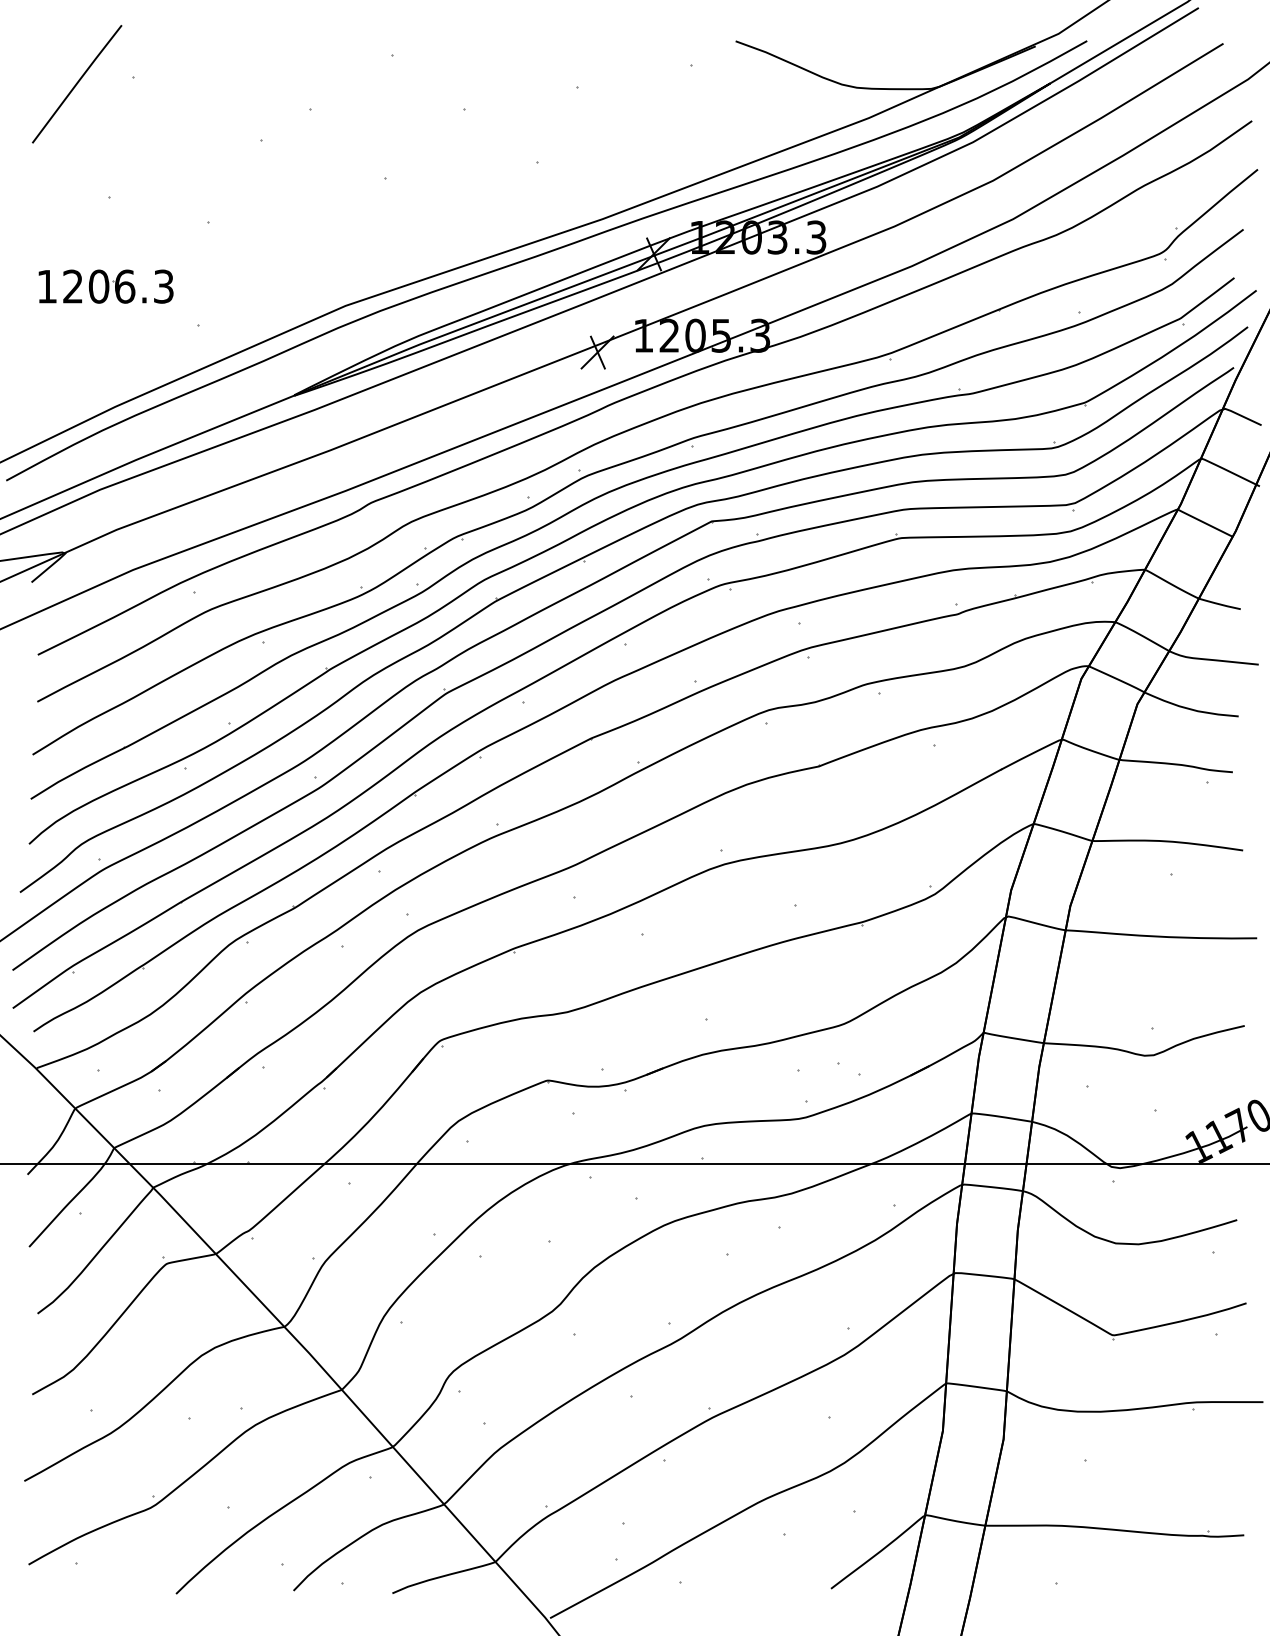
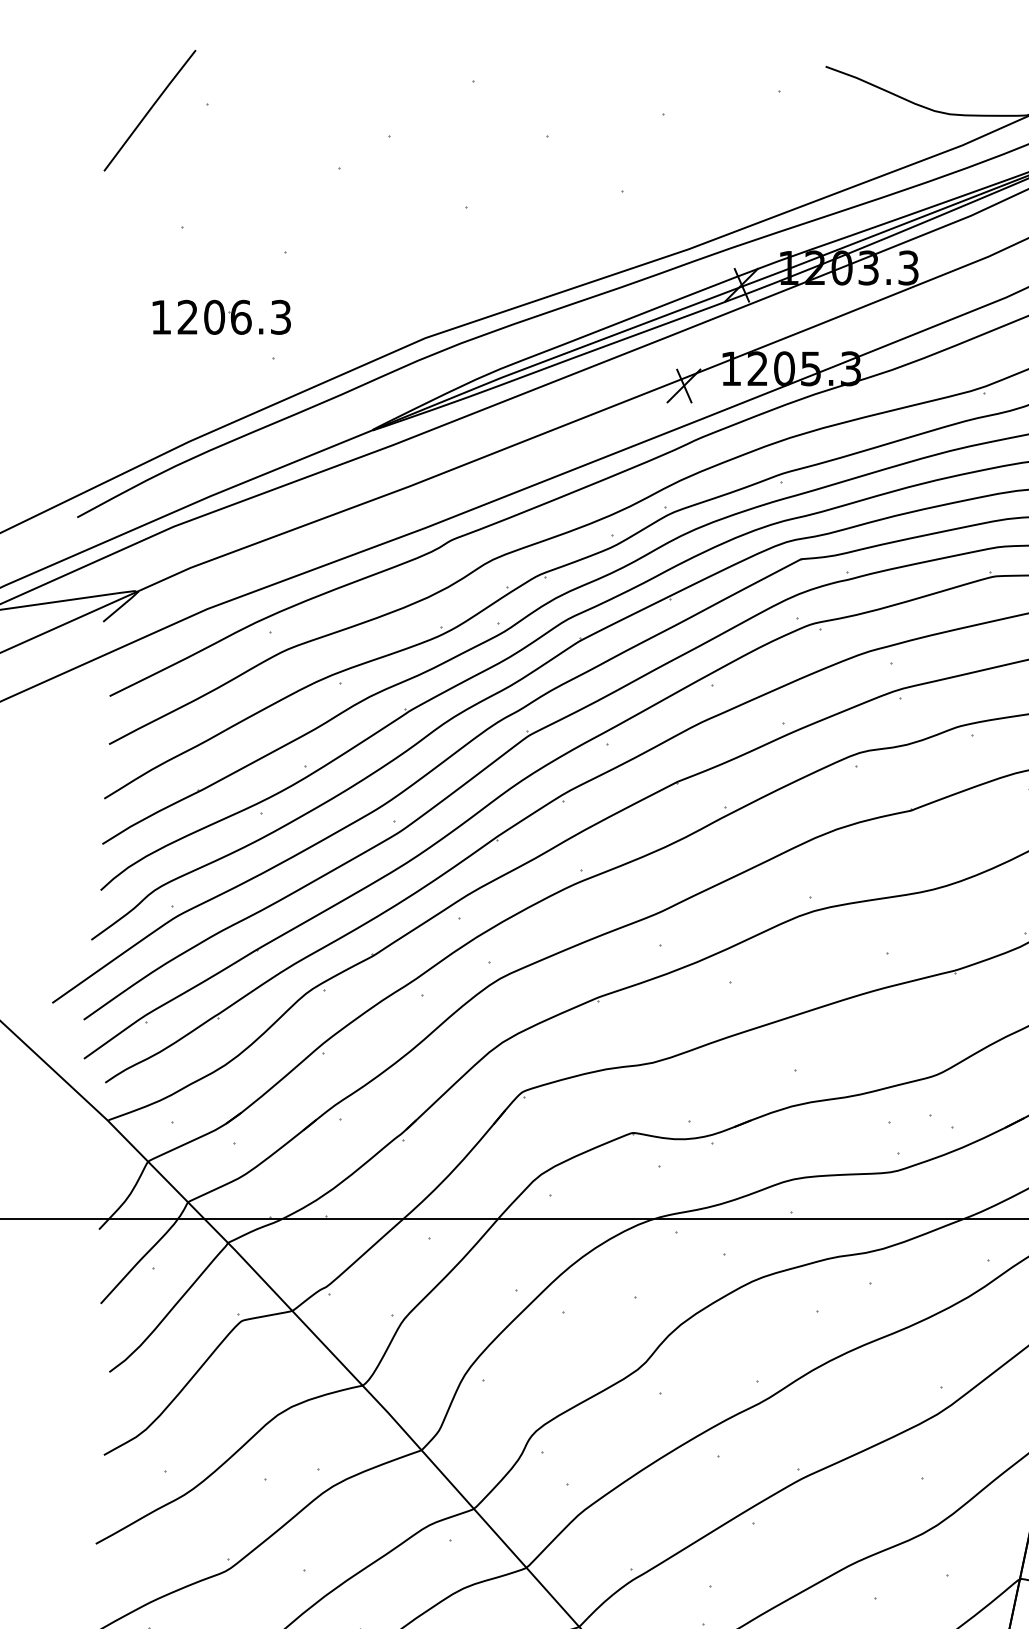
part: (105, 286) -> (221, 317), moved

